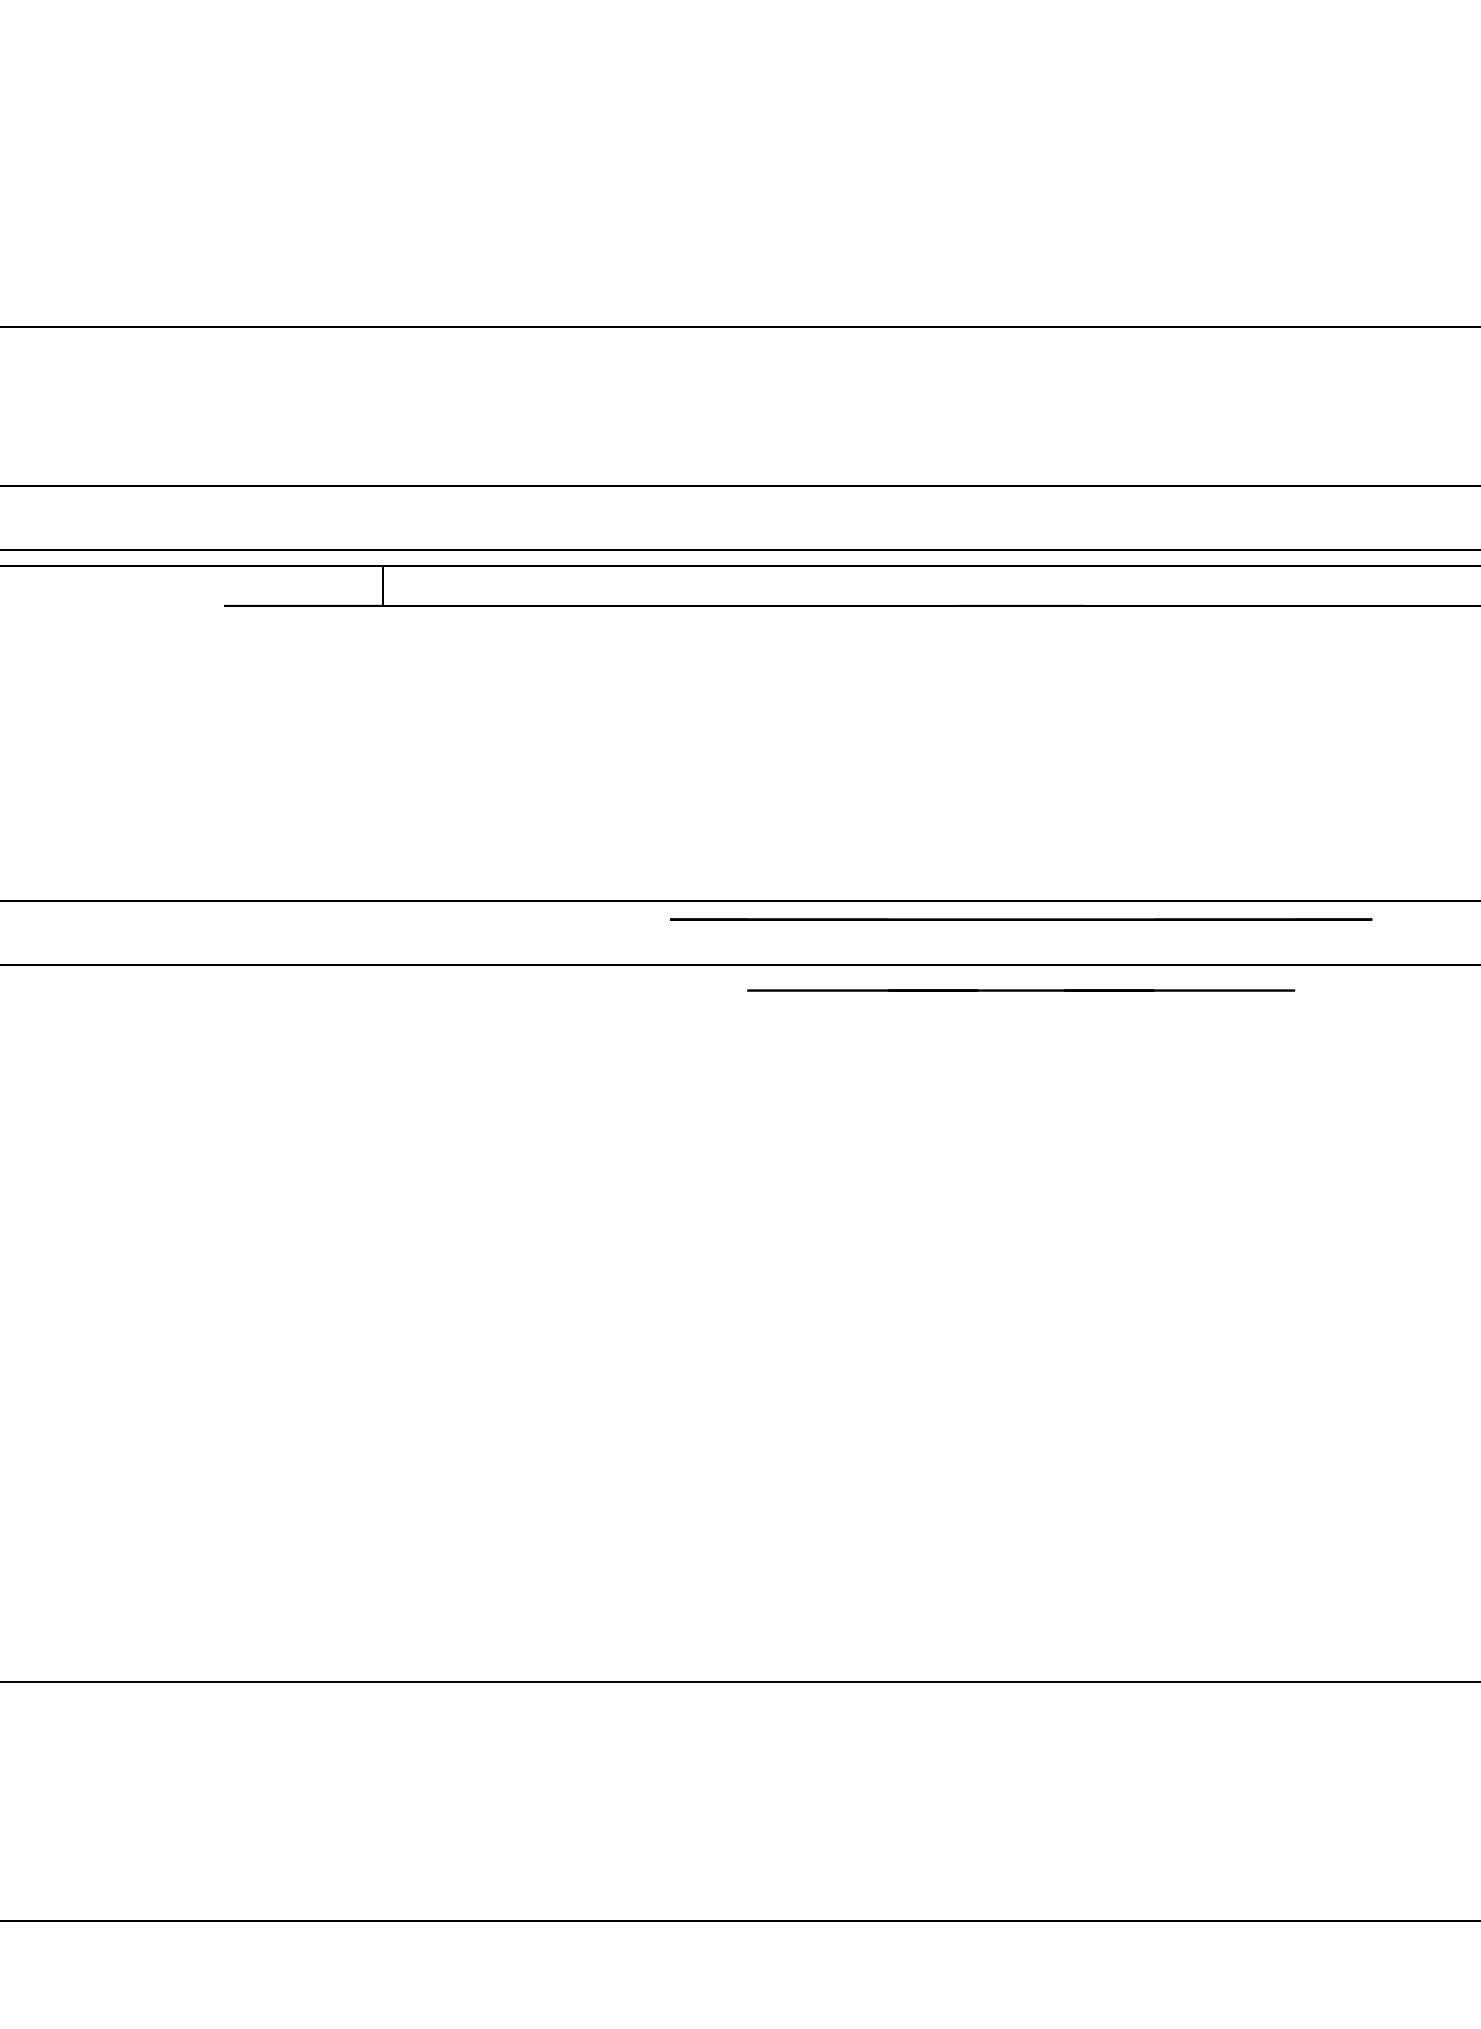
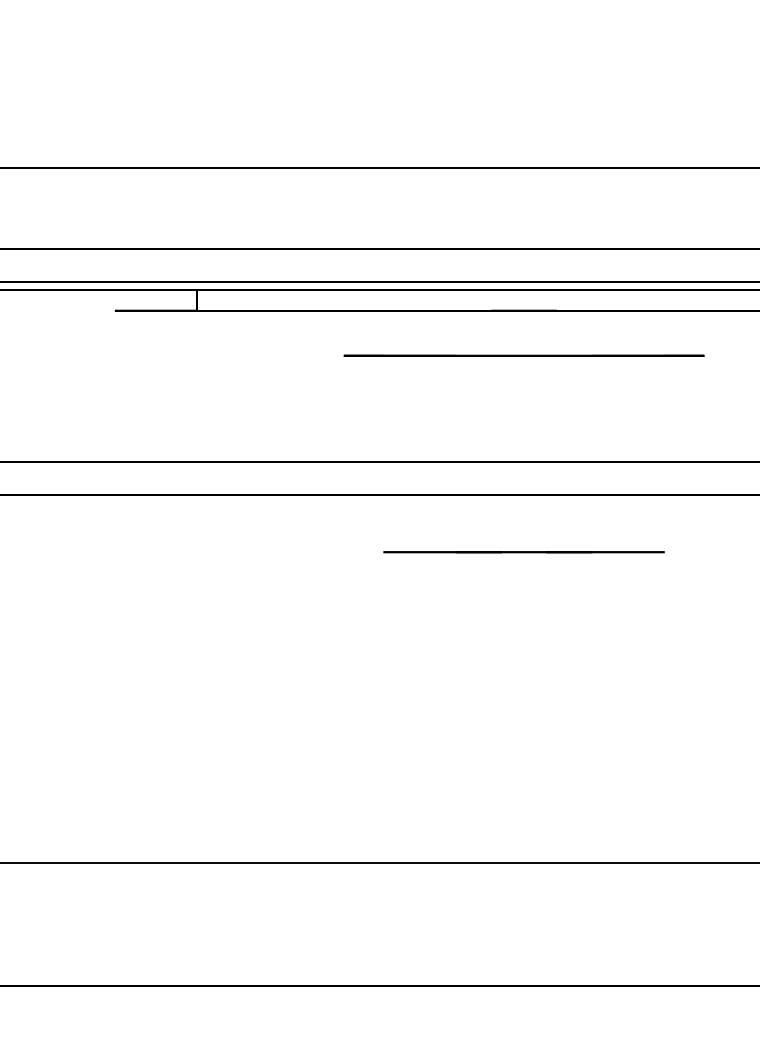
line: (1020, 919) -> (523, 355), moved
line: (1020, 991) -> (523, 552), moved

